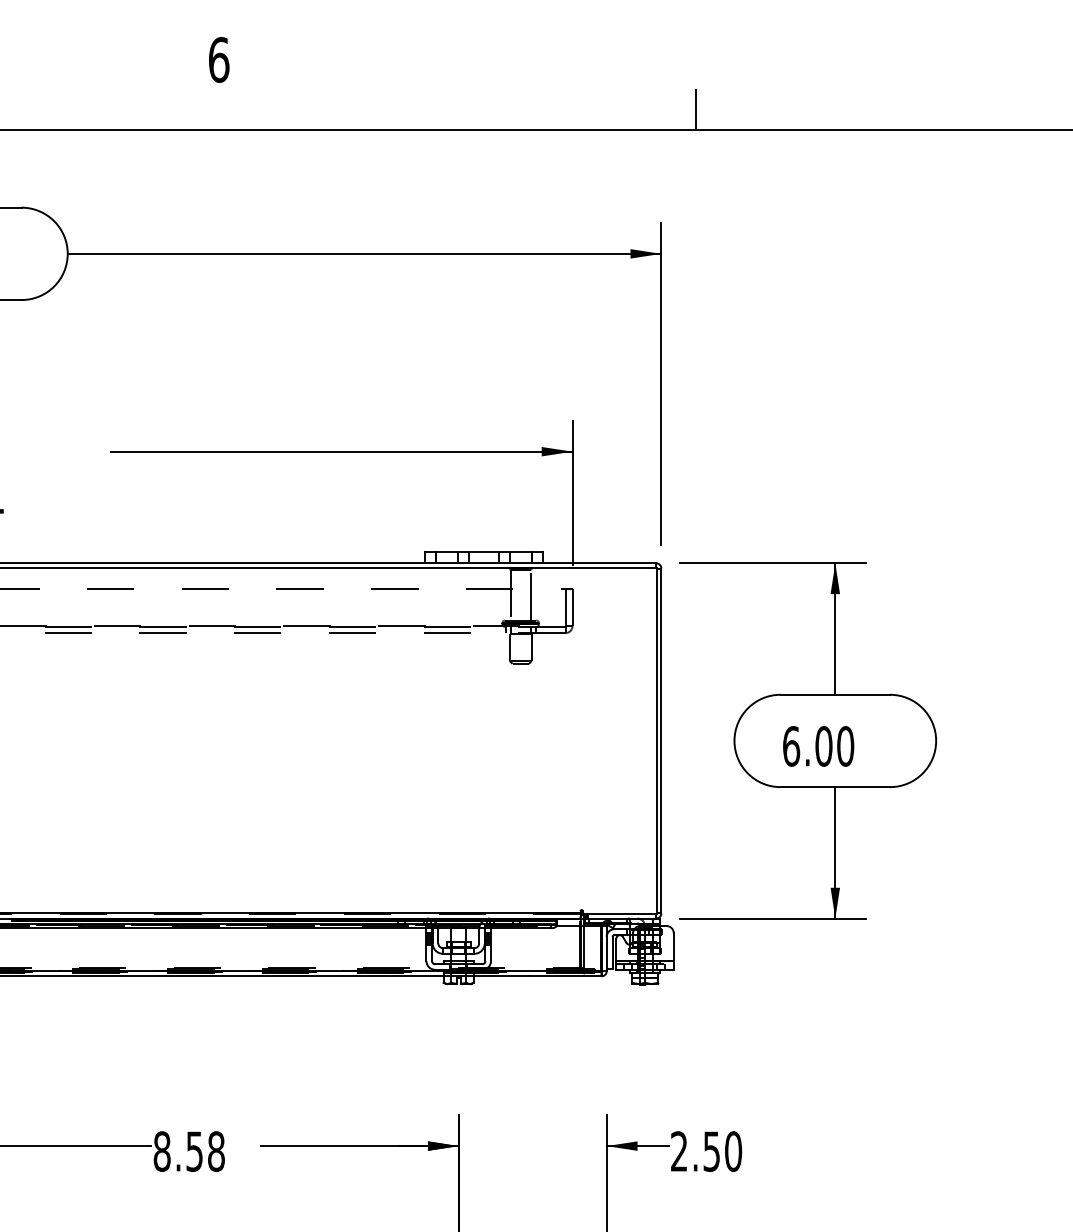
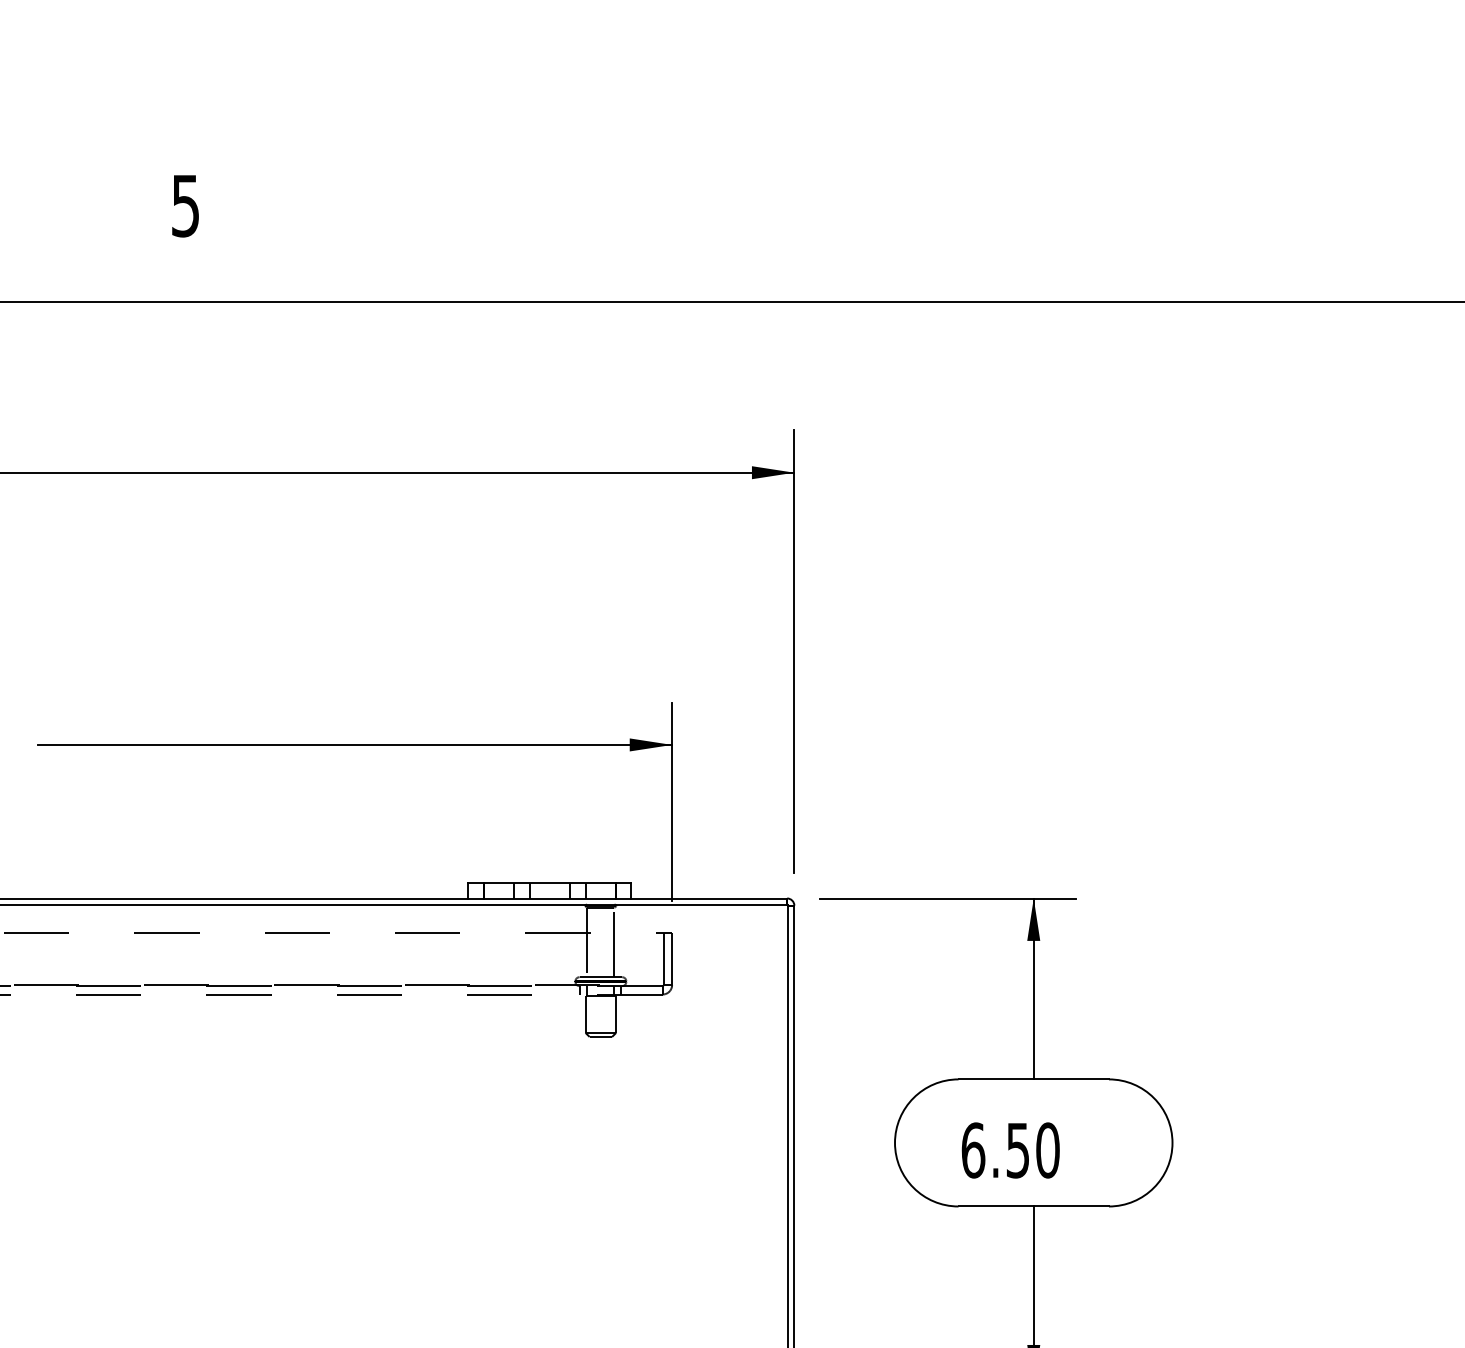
text: (219, 59) -> (186, 205), 6 -> 5
line: (695, 109) -> (841, 274), removed
text: (823, 746) -> (1017, 1150), 6.00 -> 6.50

